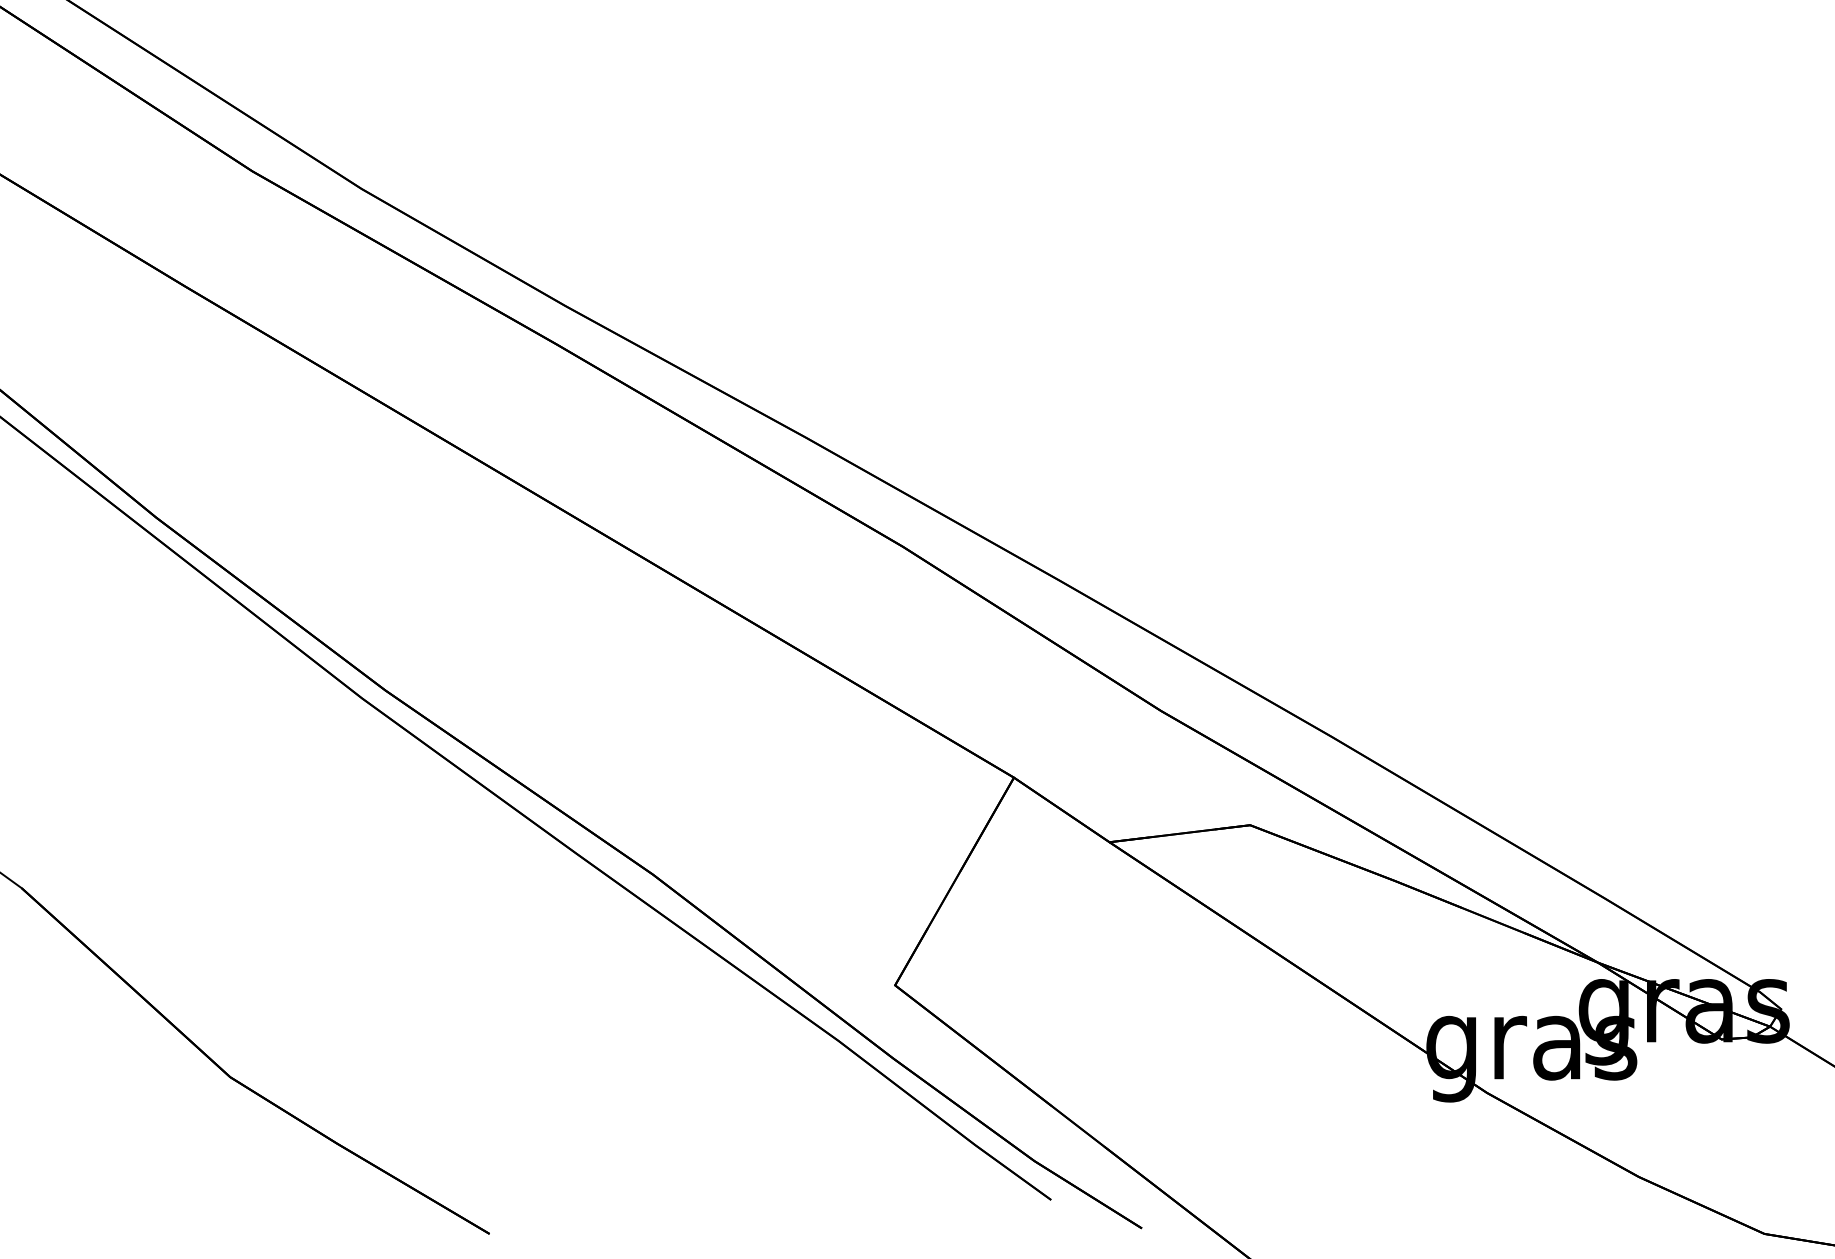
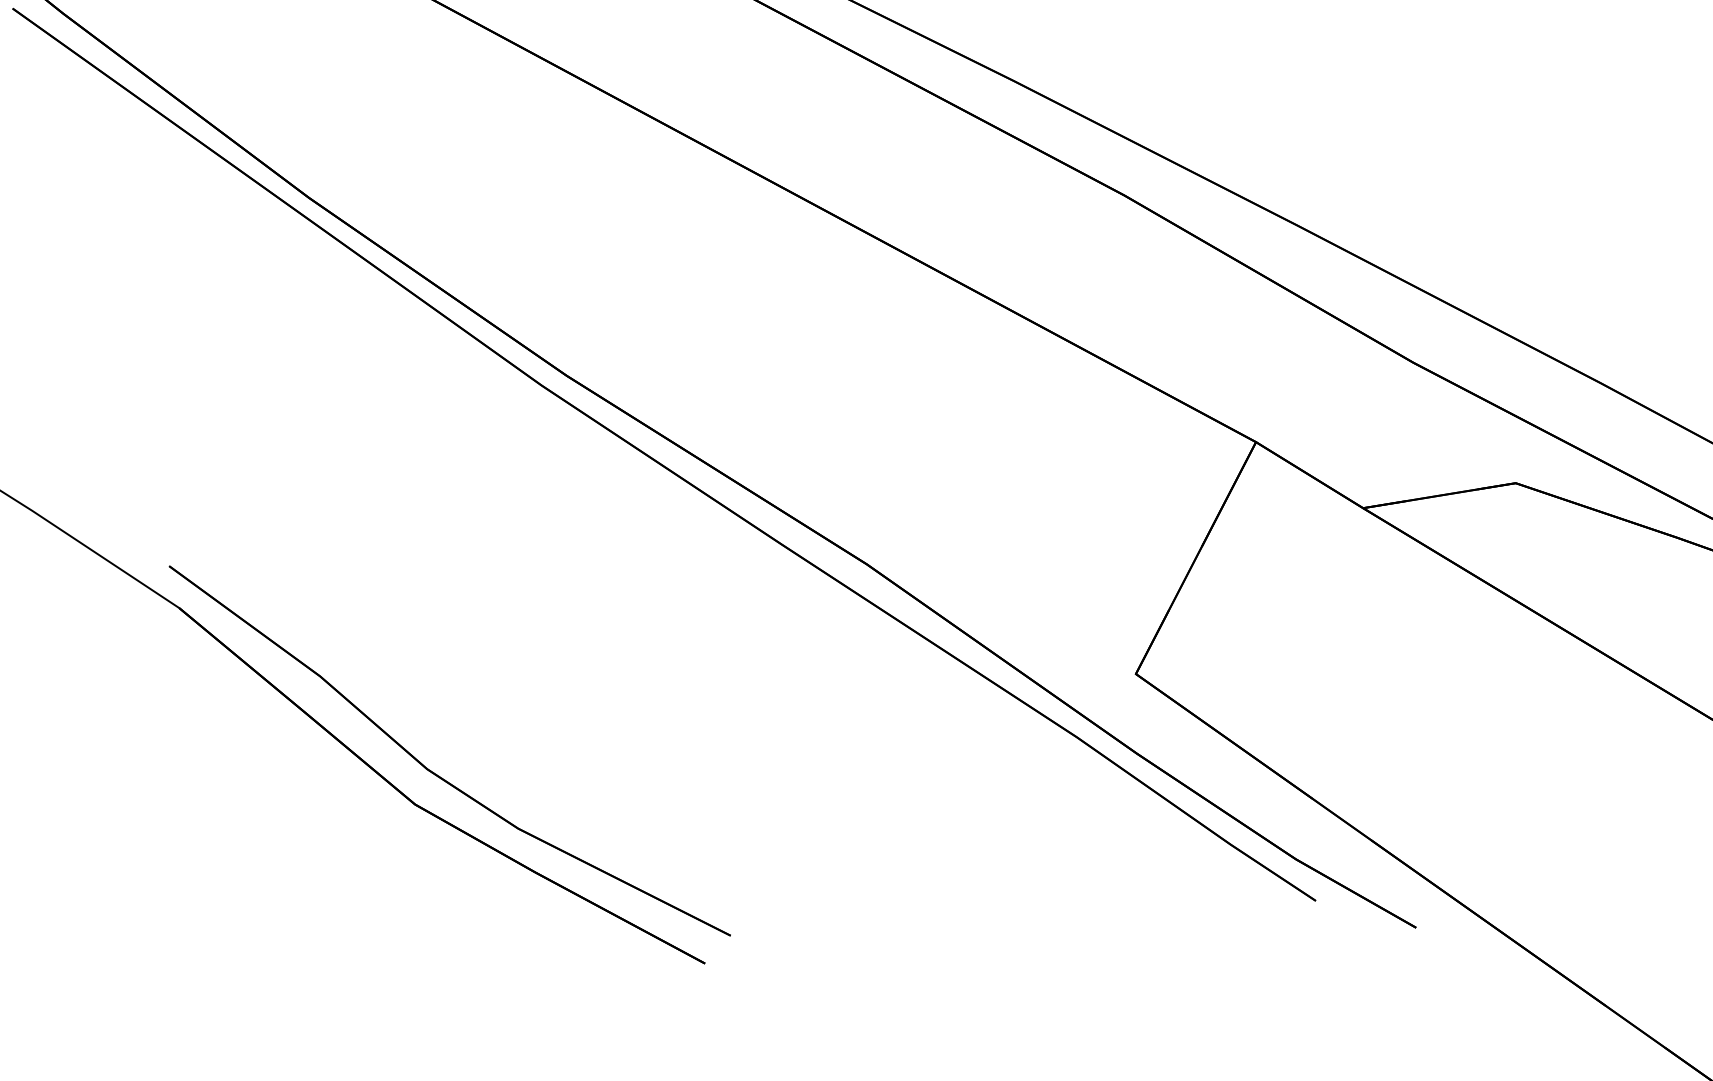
part: (249, 1048) -> (434, 772), added

